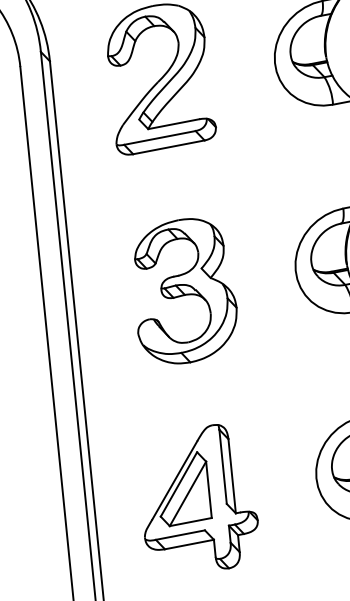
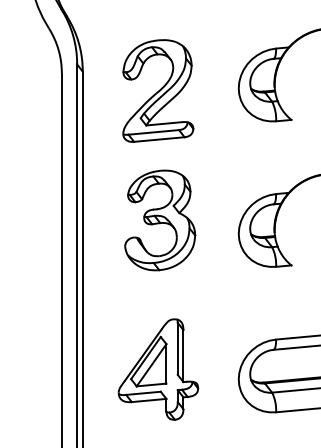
part: (184, 291) -> (160, 220), moved
part: (198, 498) -> (158, 369), moved

